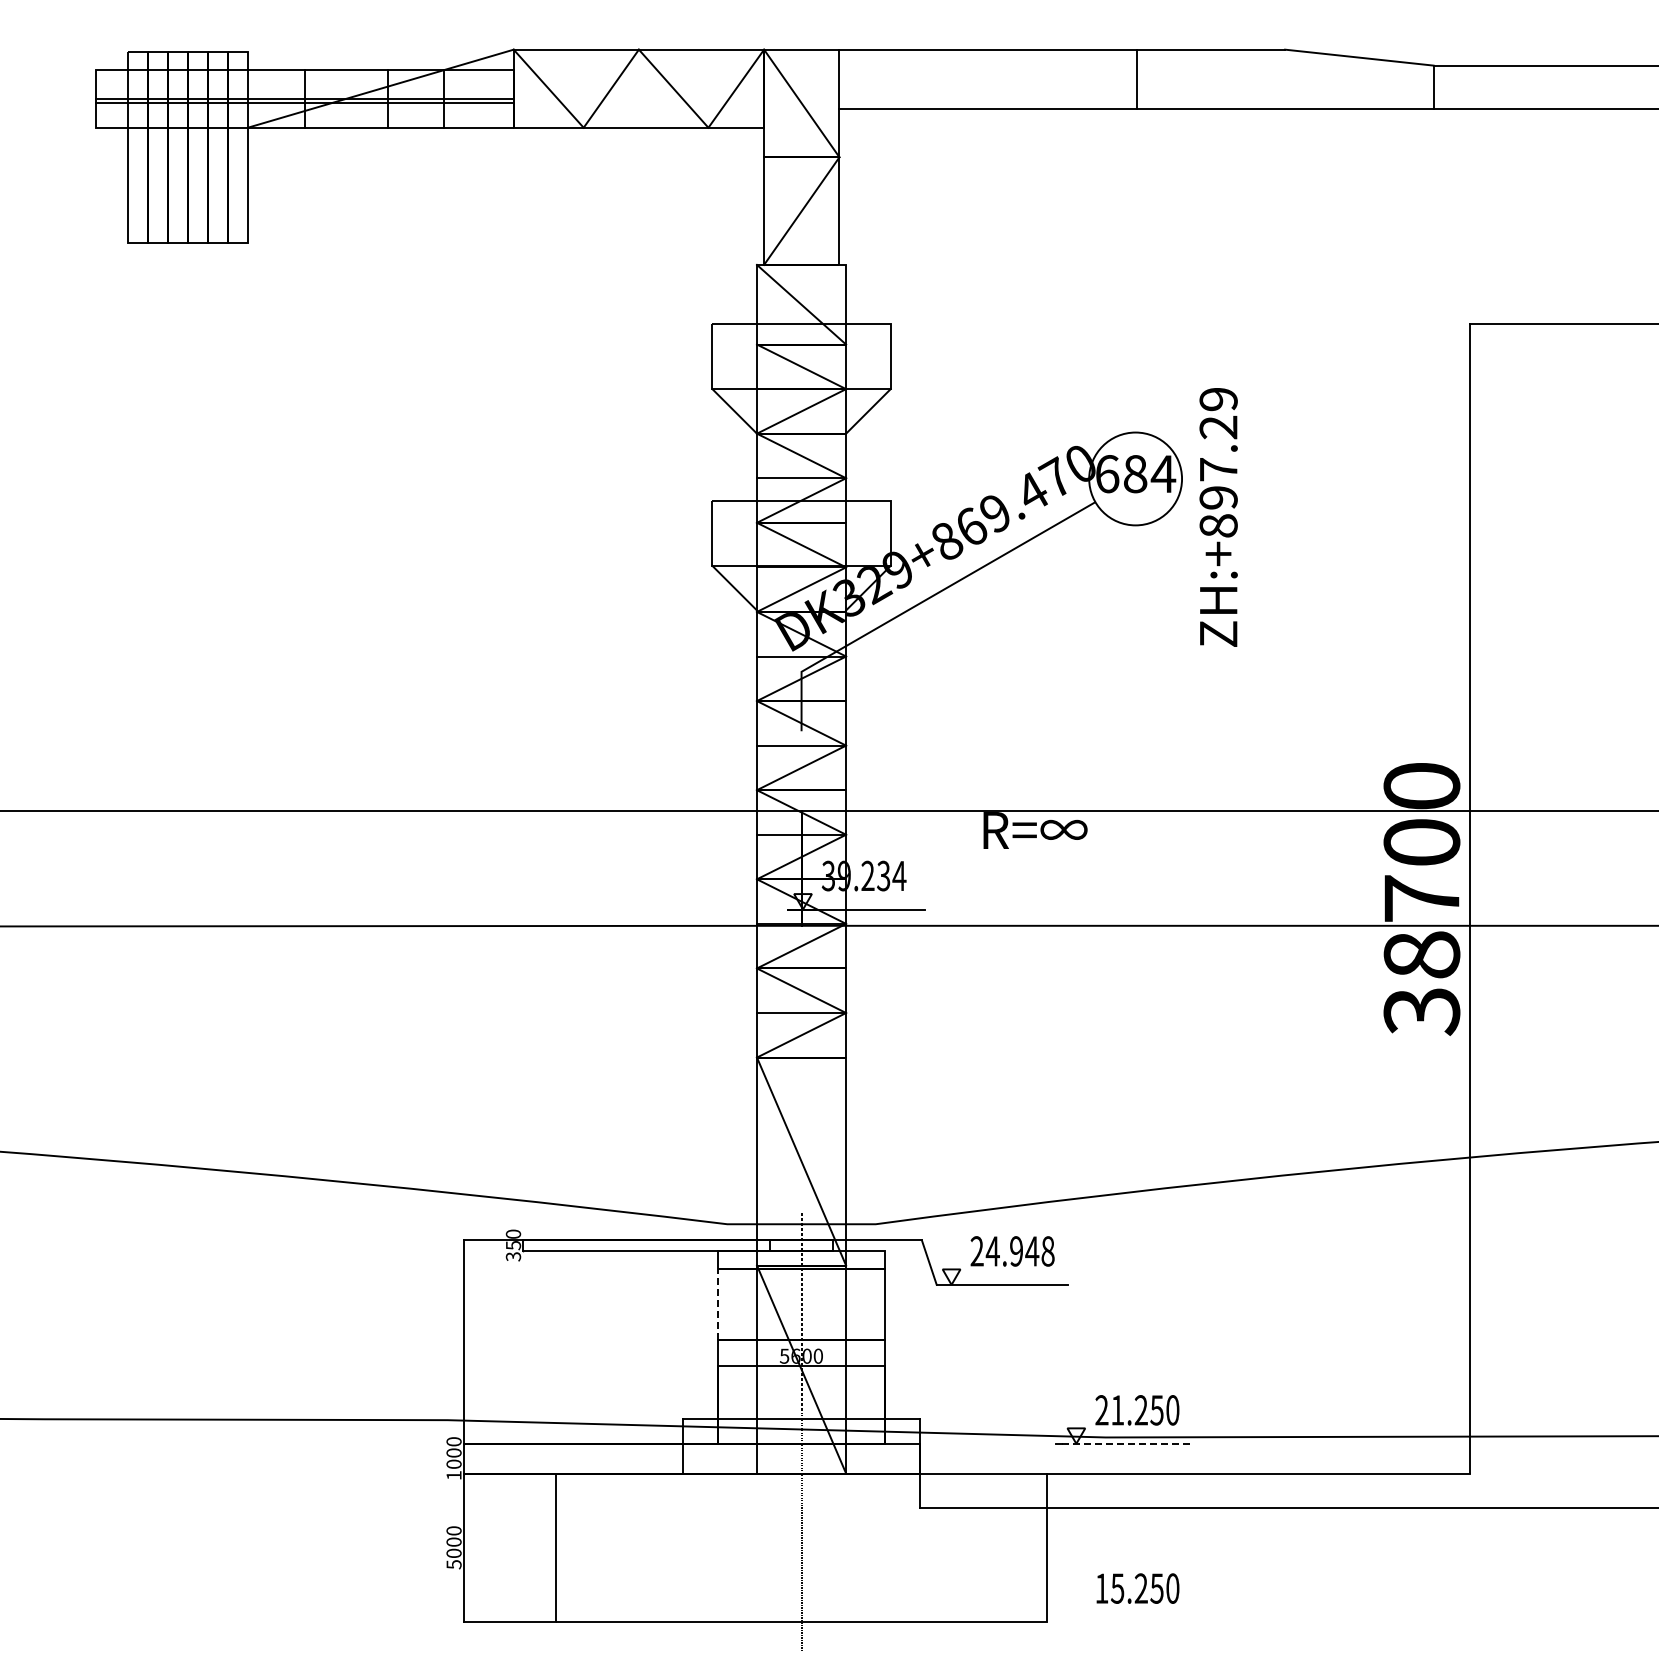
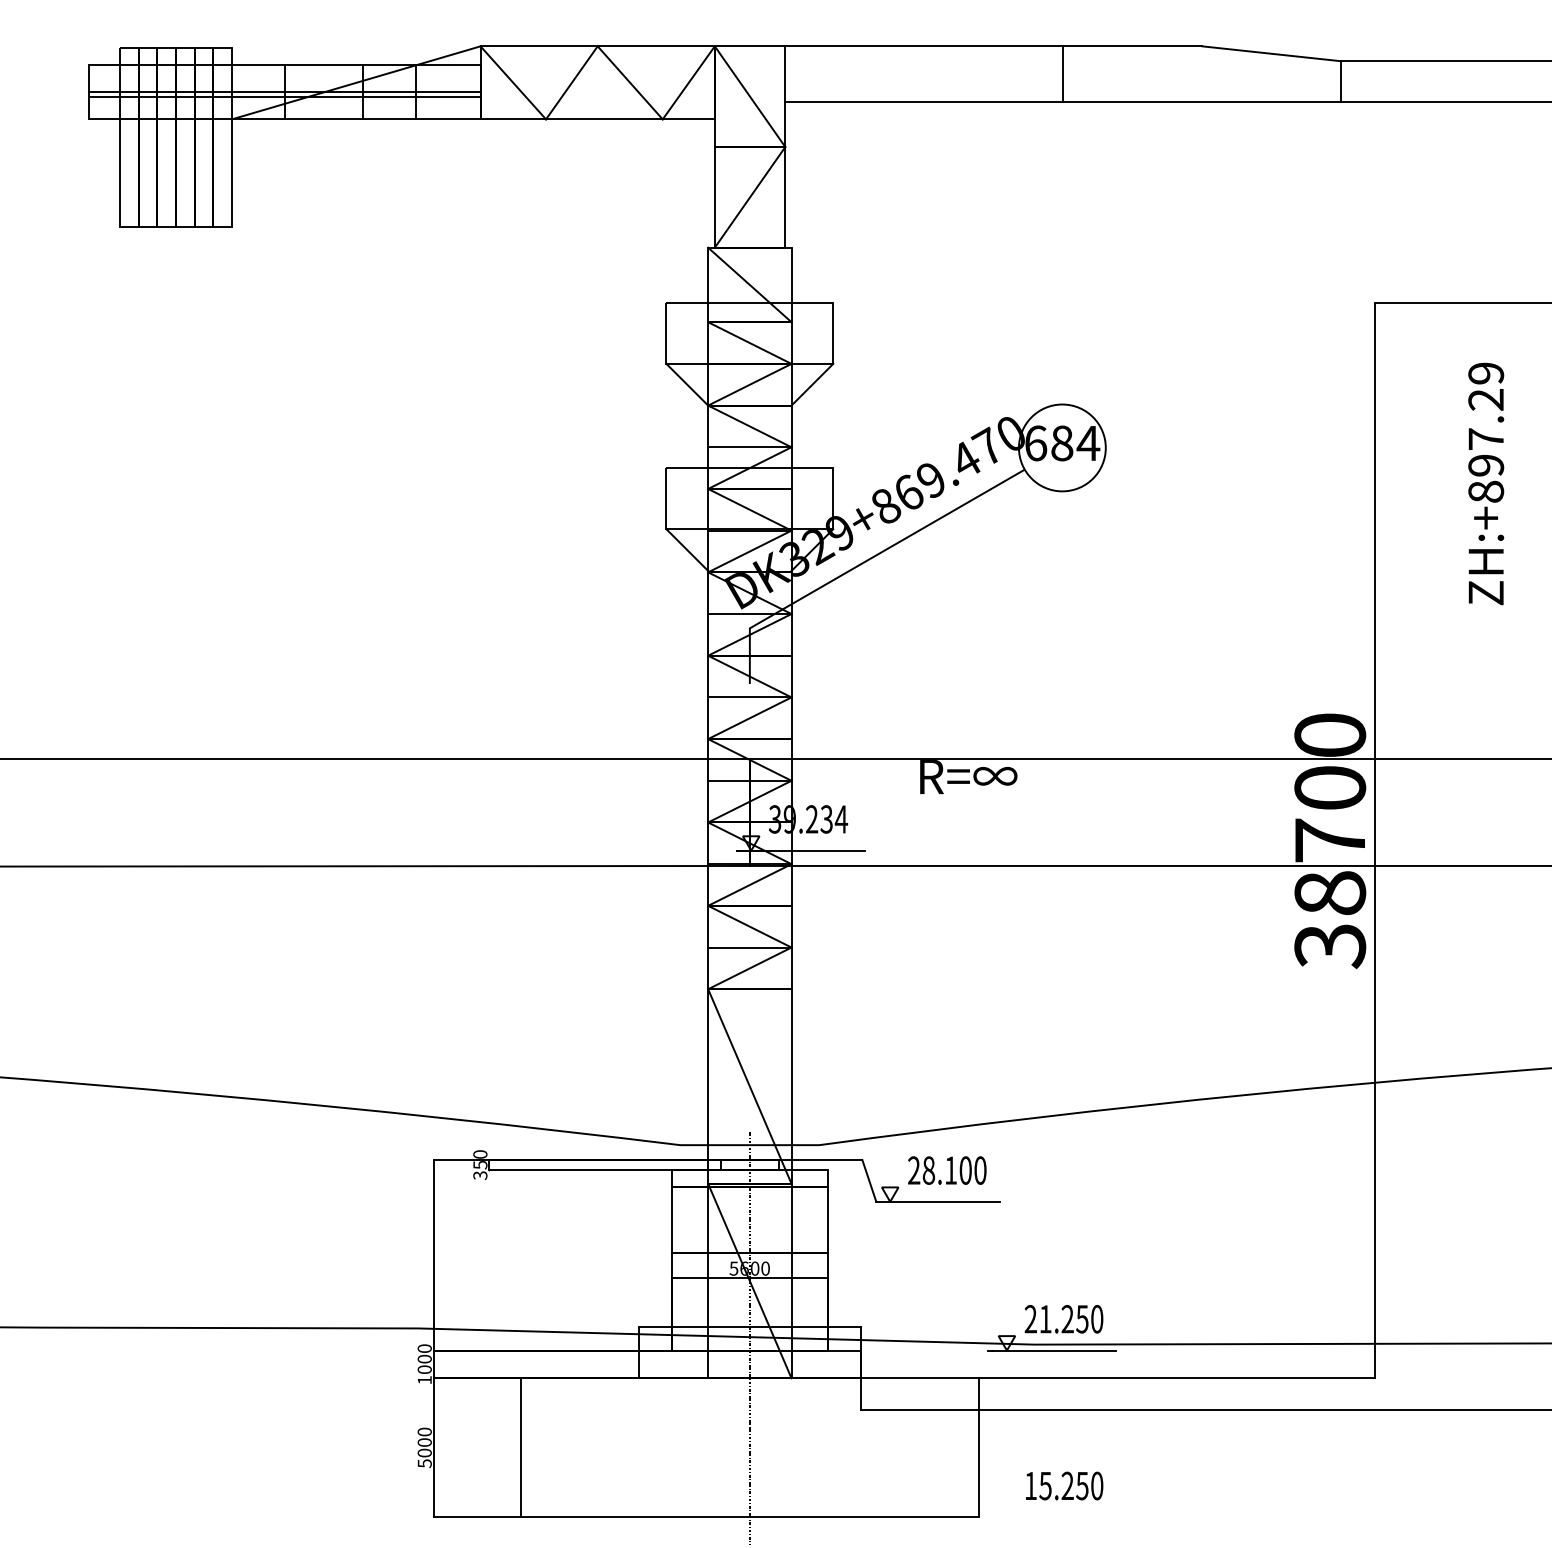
text: (1218, 517) -> (1486, 483), moved
text: (1019, 1251) -> (953, 1170), 24.948 -> 28.100
line: (718, 1304) -> (672, 1220), dashed -> solid
line: (1127, 1443) -> (1054, 1350), dashed -> solid

